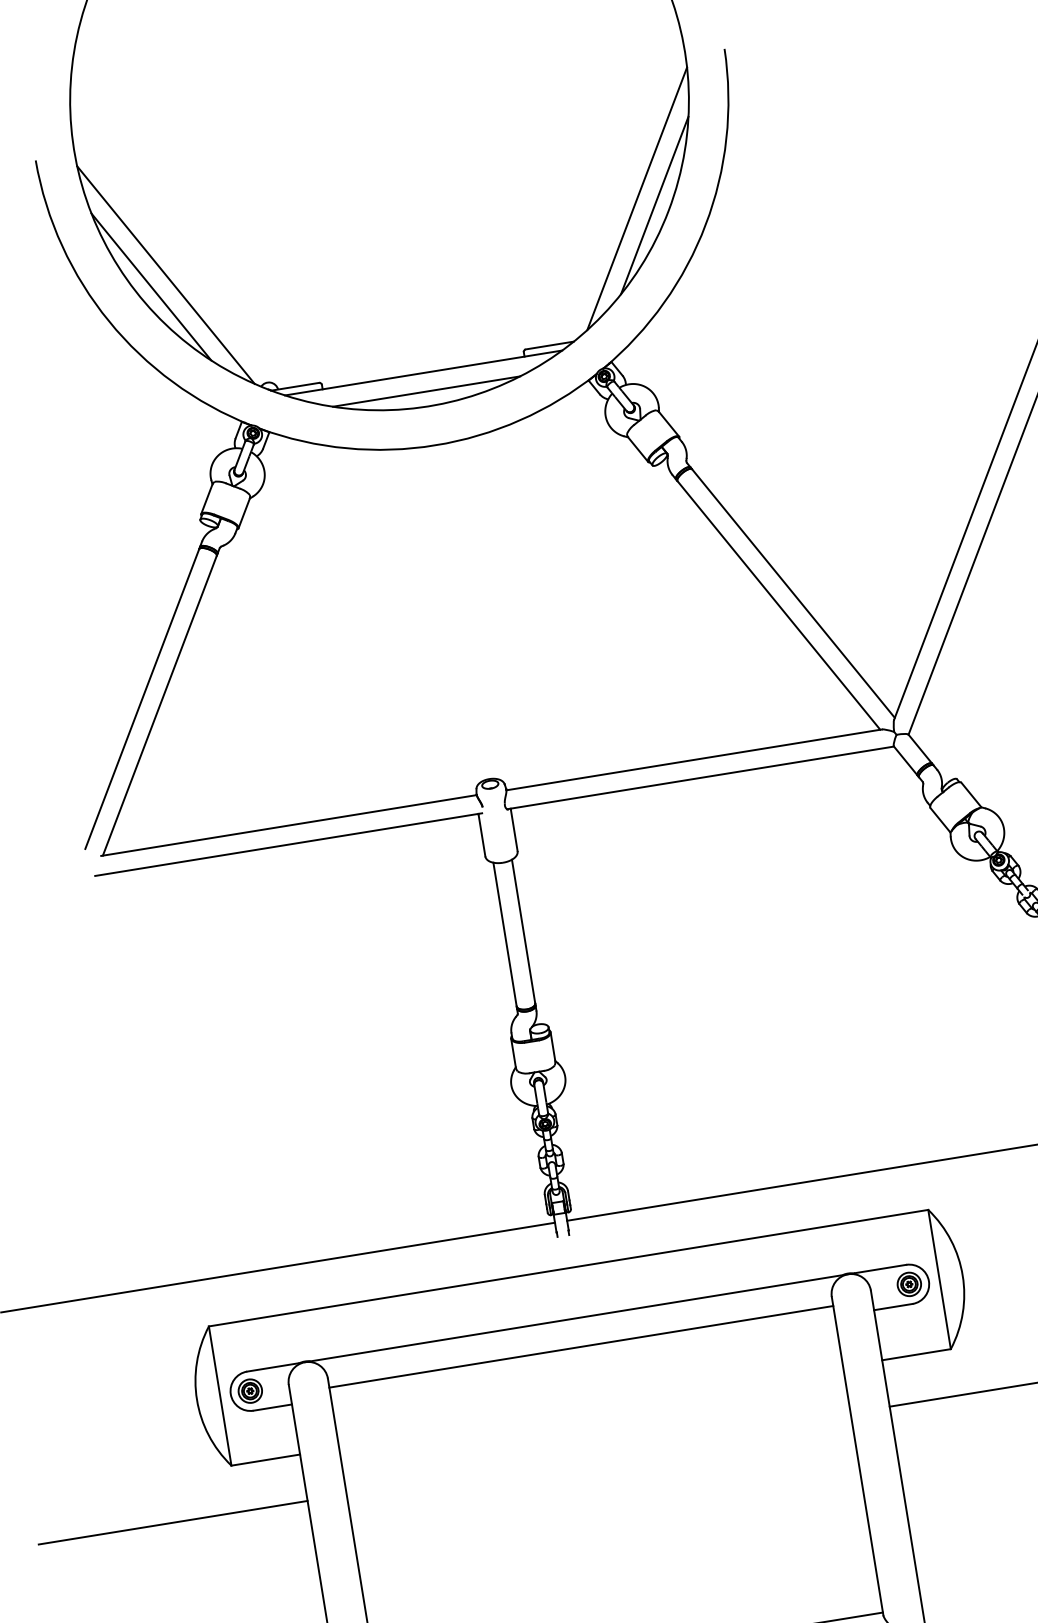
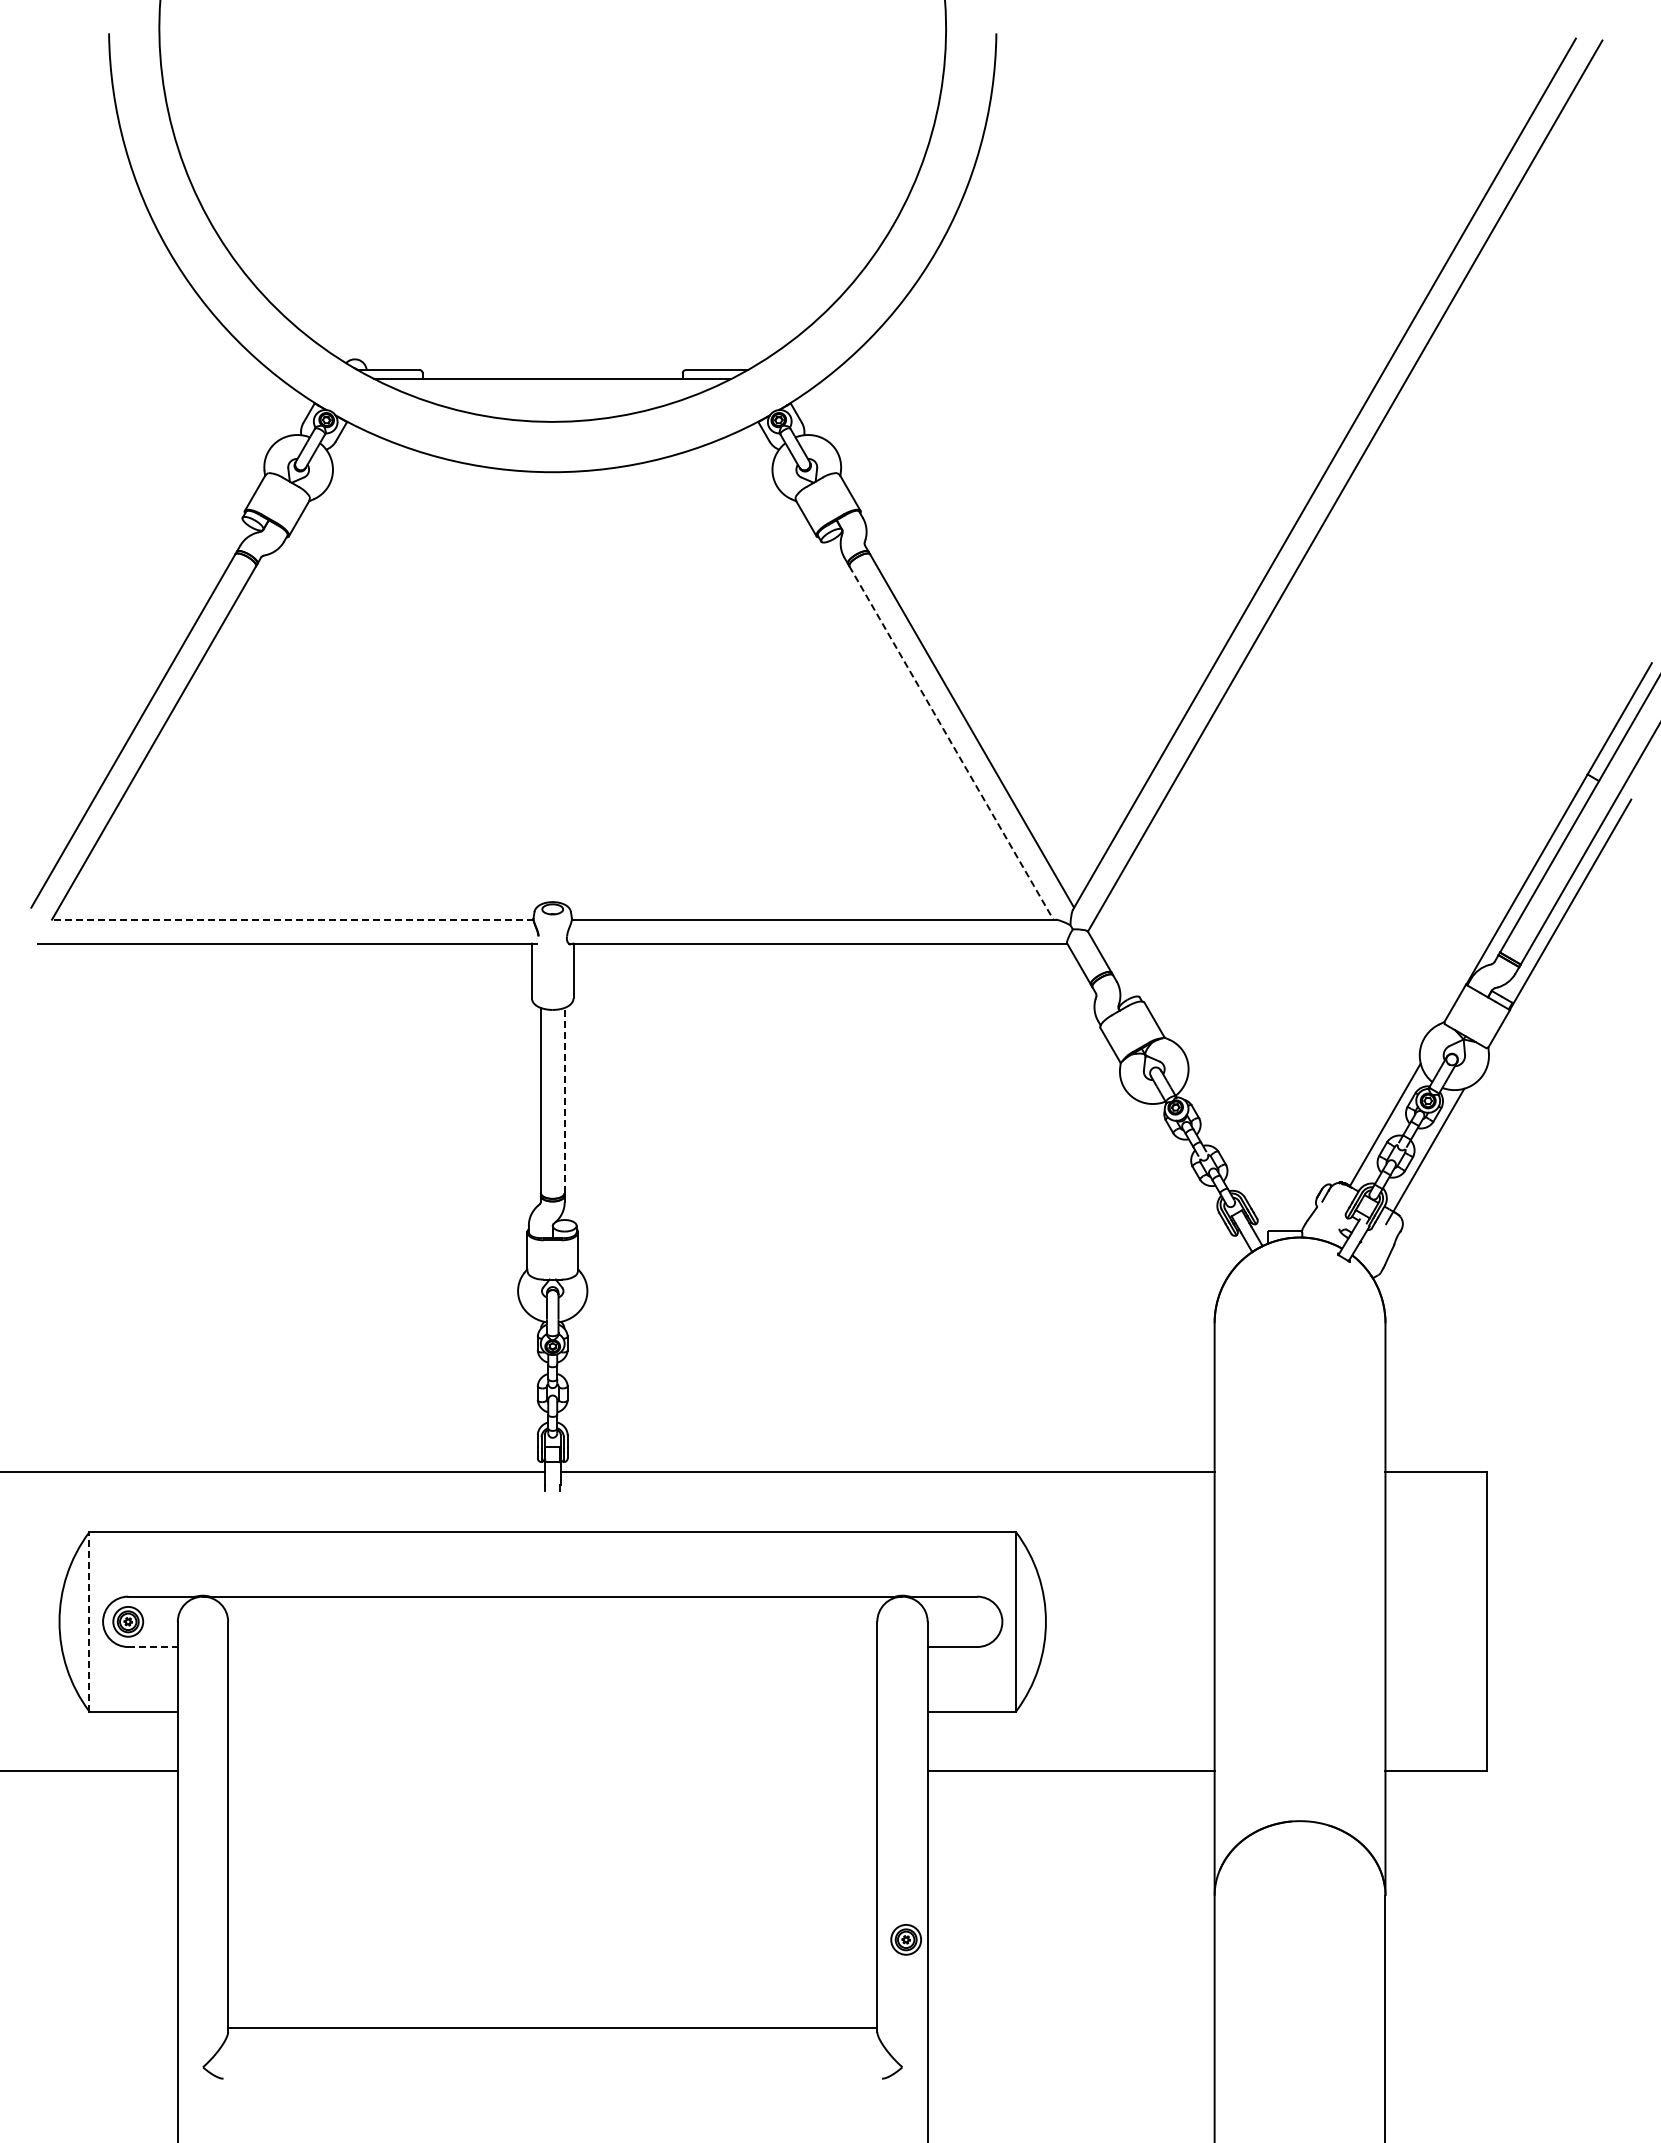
line: (637, 198) -> (856, 203), removed
line: (654, 205) -> (876, 215), removed
line: (165, 275) -> (248, 203), removed
line: (151, 286) -> (228, 215), removed
line: (426, 391) -> (552, 402), removed
line: (778, 605) -> (951, 743), solid -> dashed
line: (288, 825) -> (291, 919), solid -> dashed
line: (523, 931) -> (564, 1100), solid -> dashed
part: (908, 1284) -> (905, 1939), moved
line: (581, 1346) -> (552, 1633), removed
line: (220, 1395) -> (89, 1621), solid -> dashed
line: (273, 1407) -> (153, 1647), solid -> dashed

